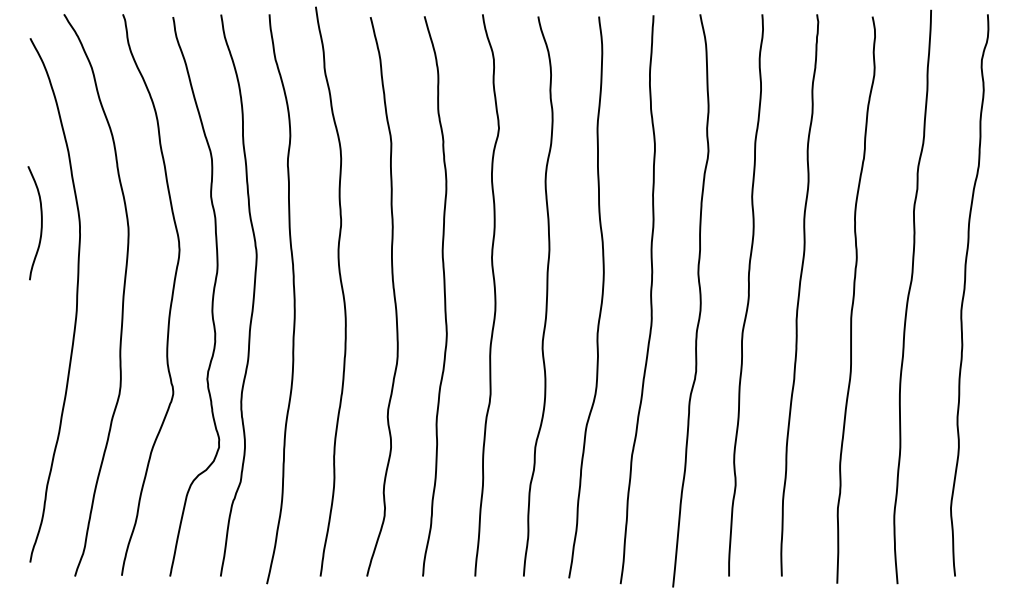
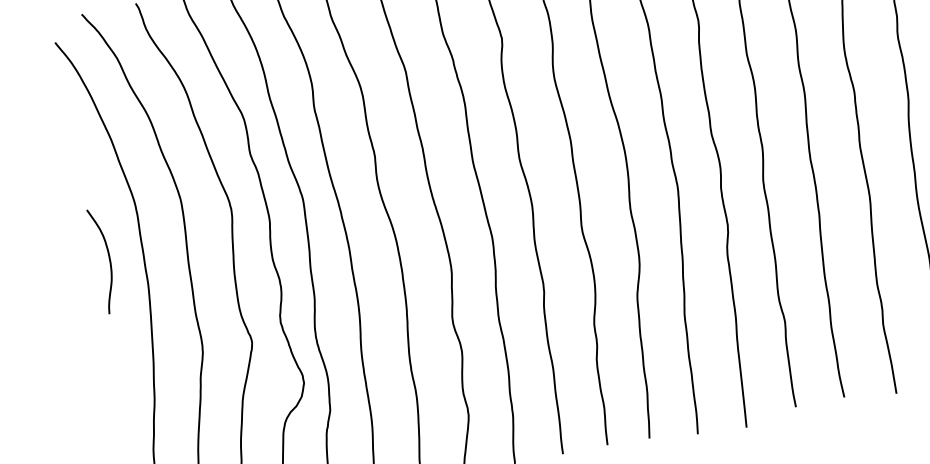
curve: (41, 223) -> (109, 260), moved

